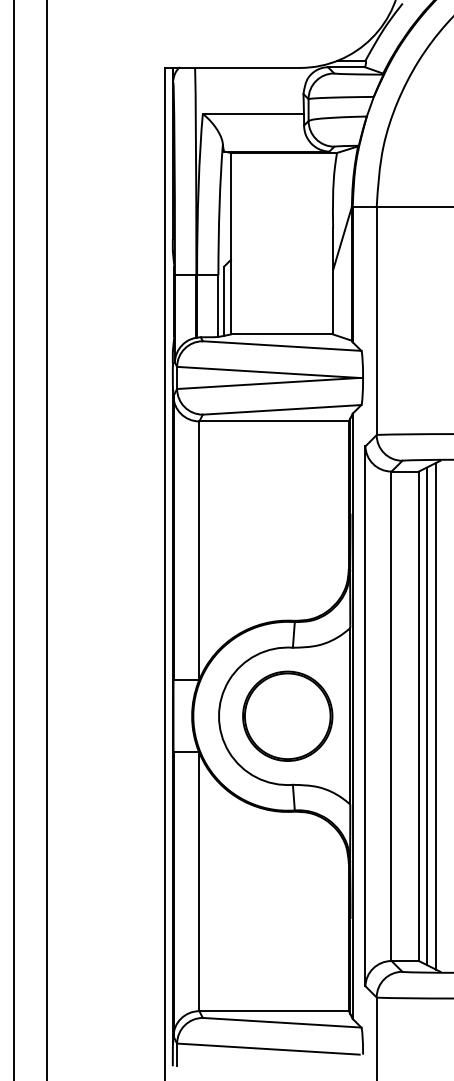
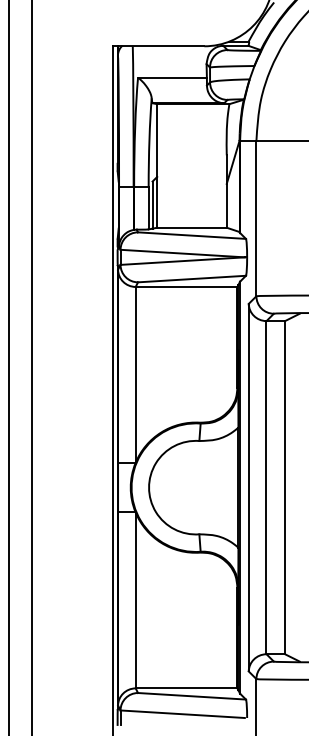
part: (287, 716) -> (195, 487), removed
line: (426, 716) -> (290, 487), removed
line: (435, 716) -> (296, 487), removed

